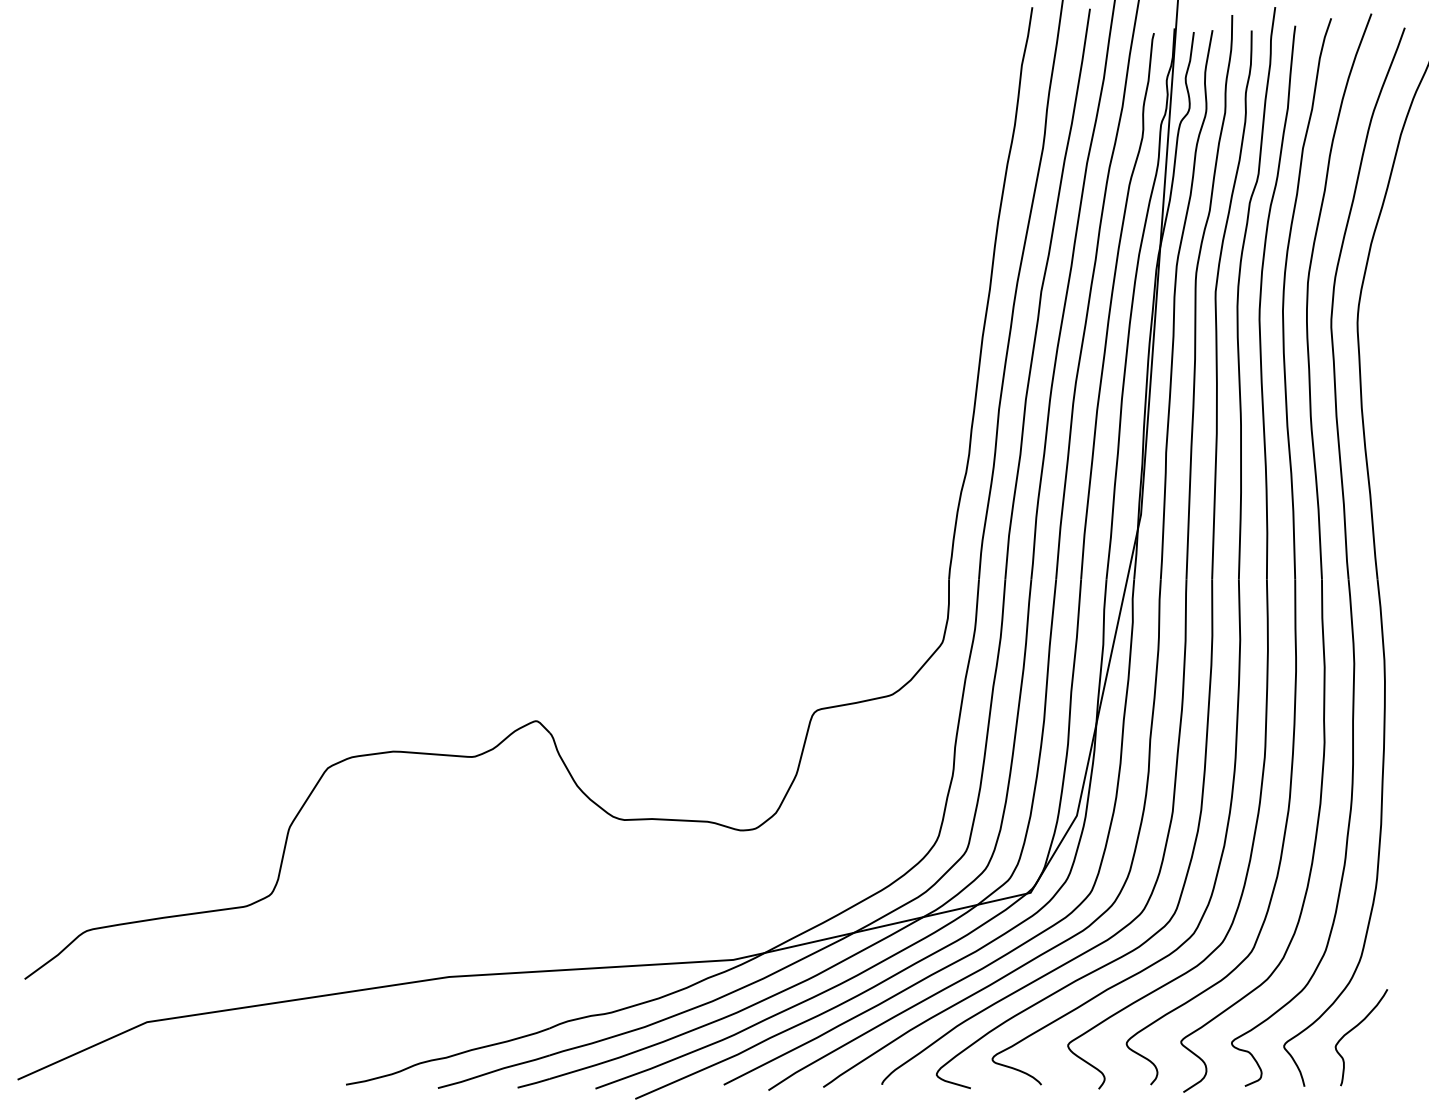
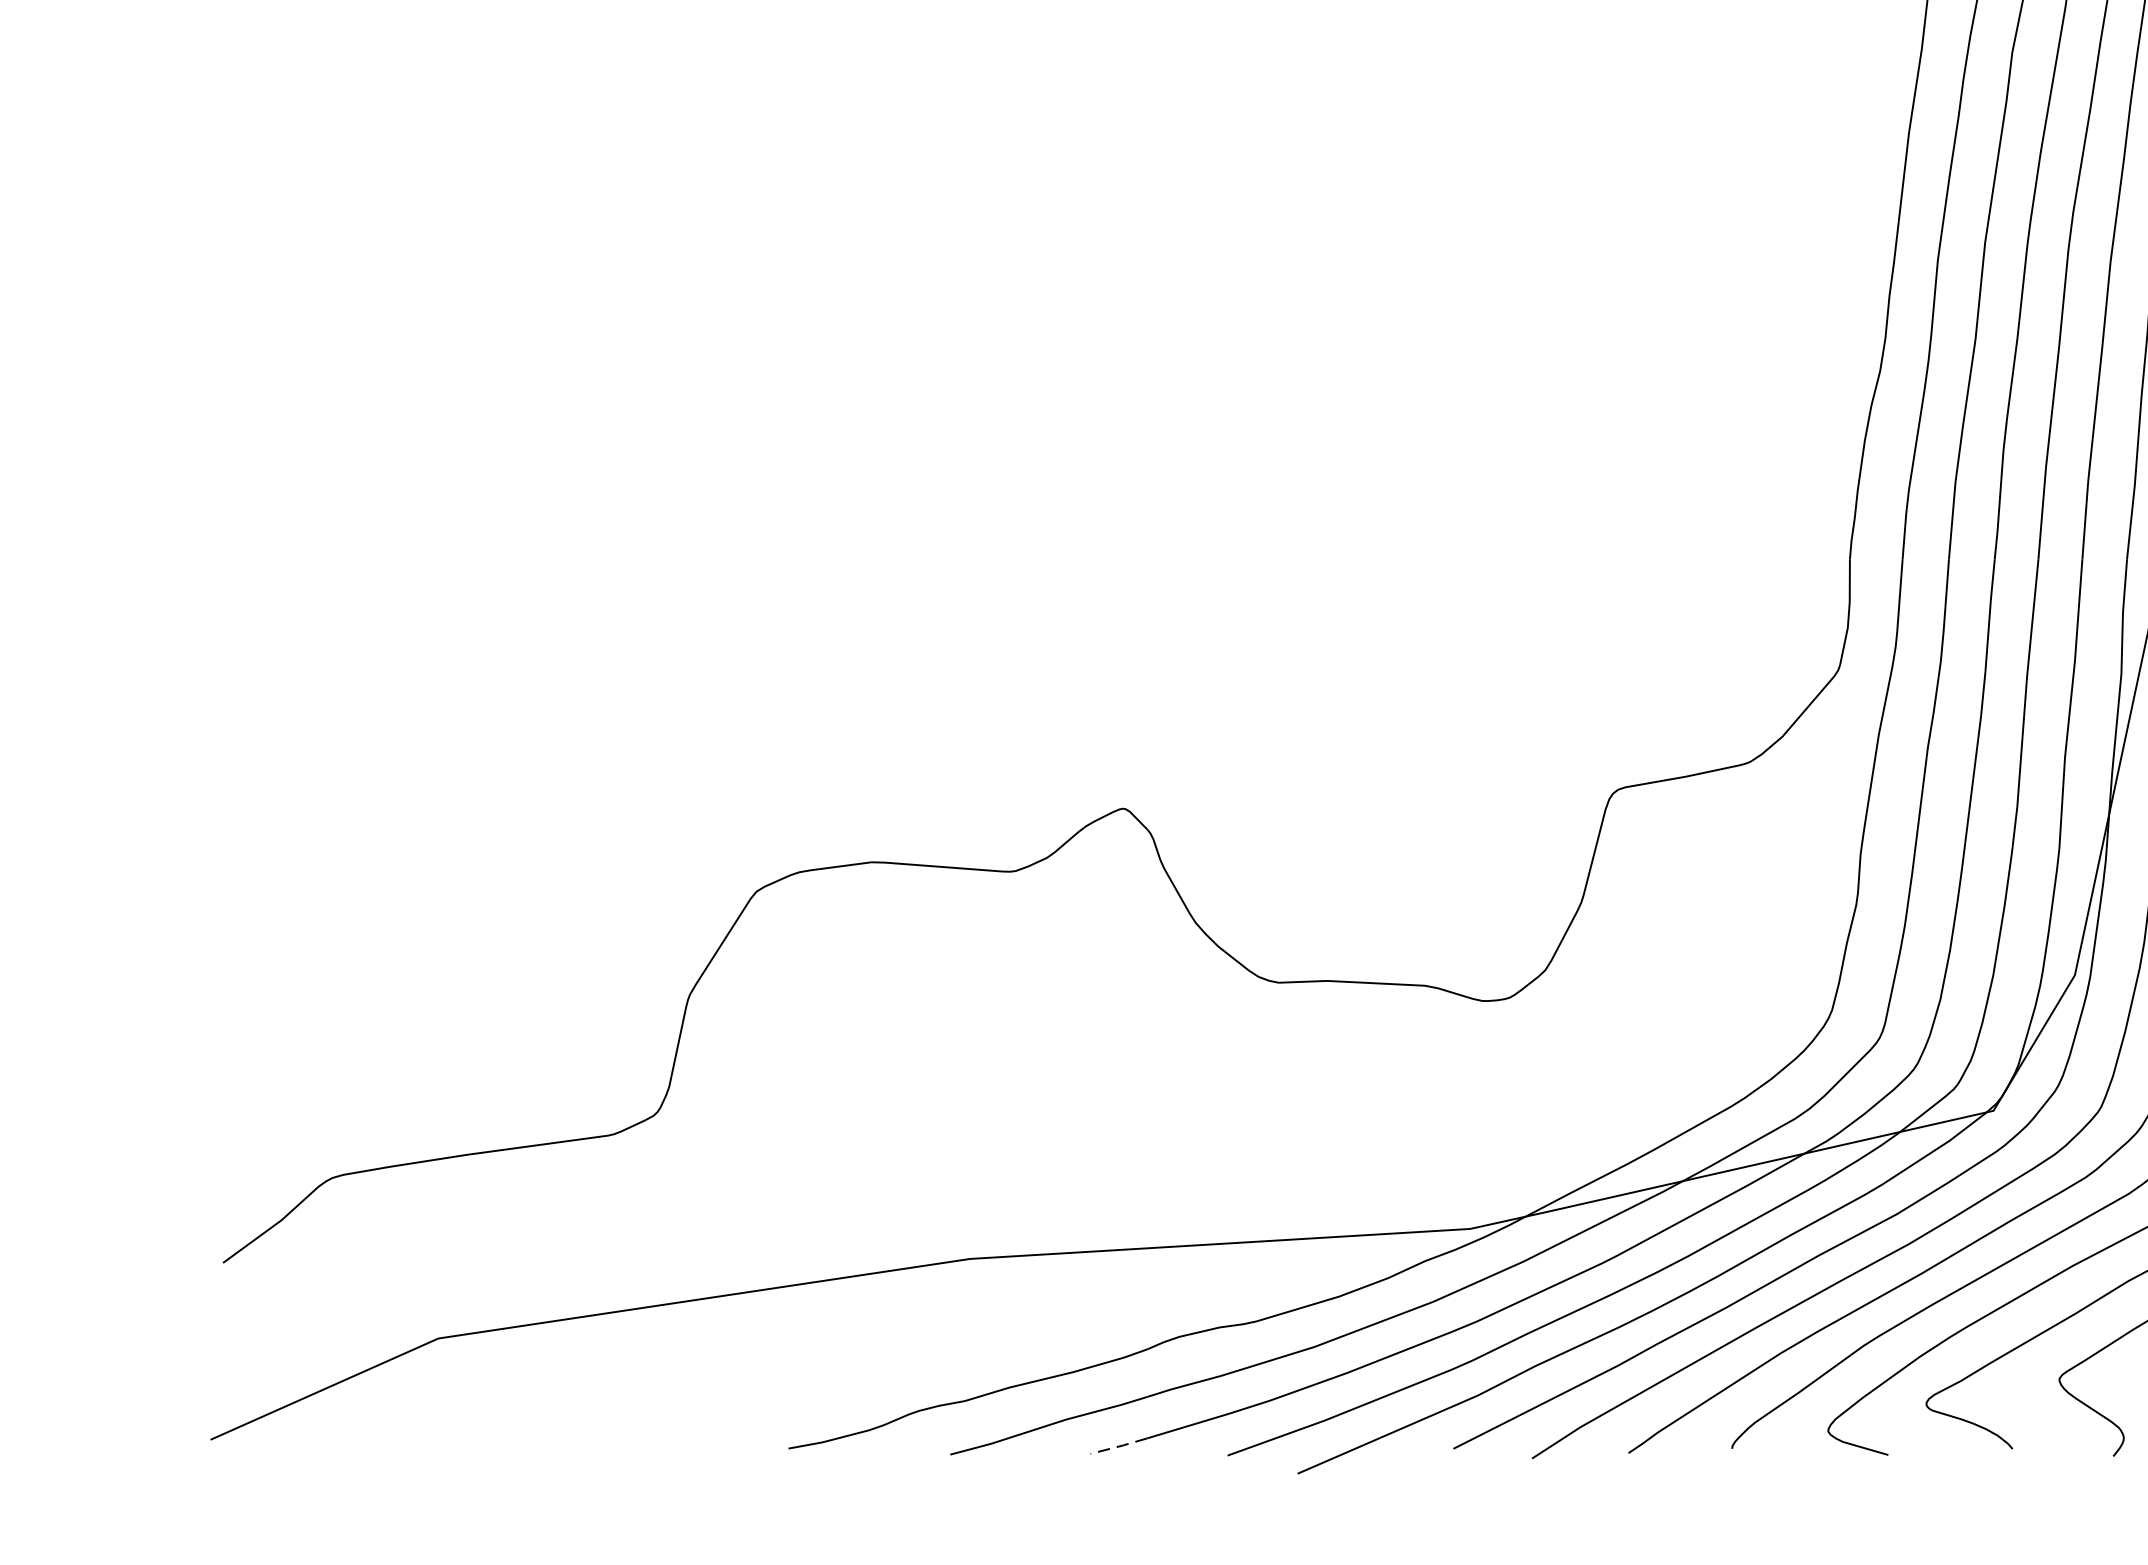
line: (534, 1083) -> (1120, 1446), solid -> dashed

